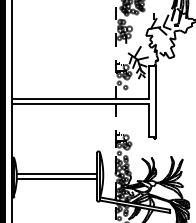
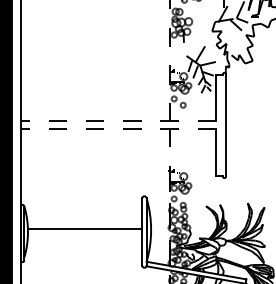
line: (80, 98) -> (118, 120), solid -> dashed
line: (80, 104) -> (118, 129), solid -> dashed
line: (56, 178) -> (84, 234), removed

